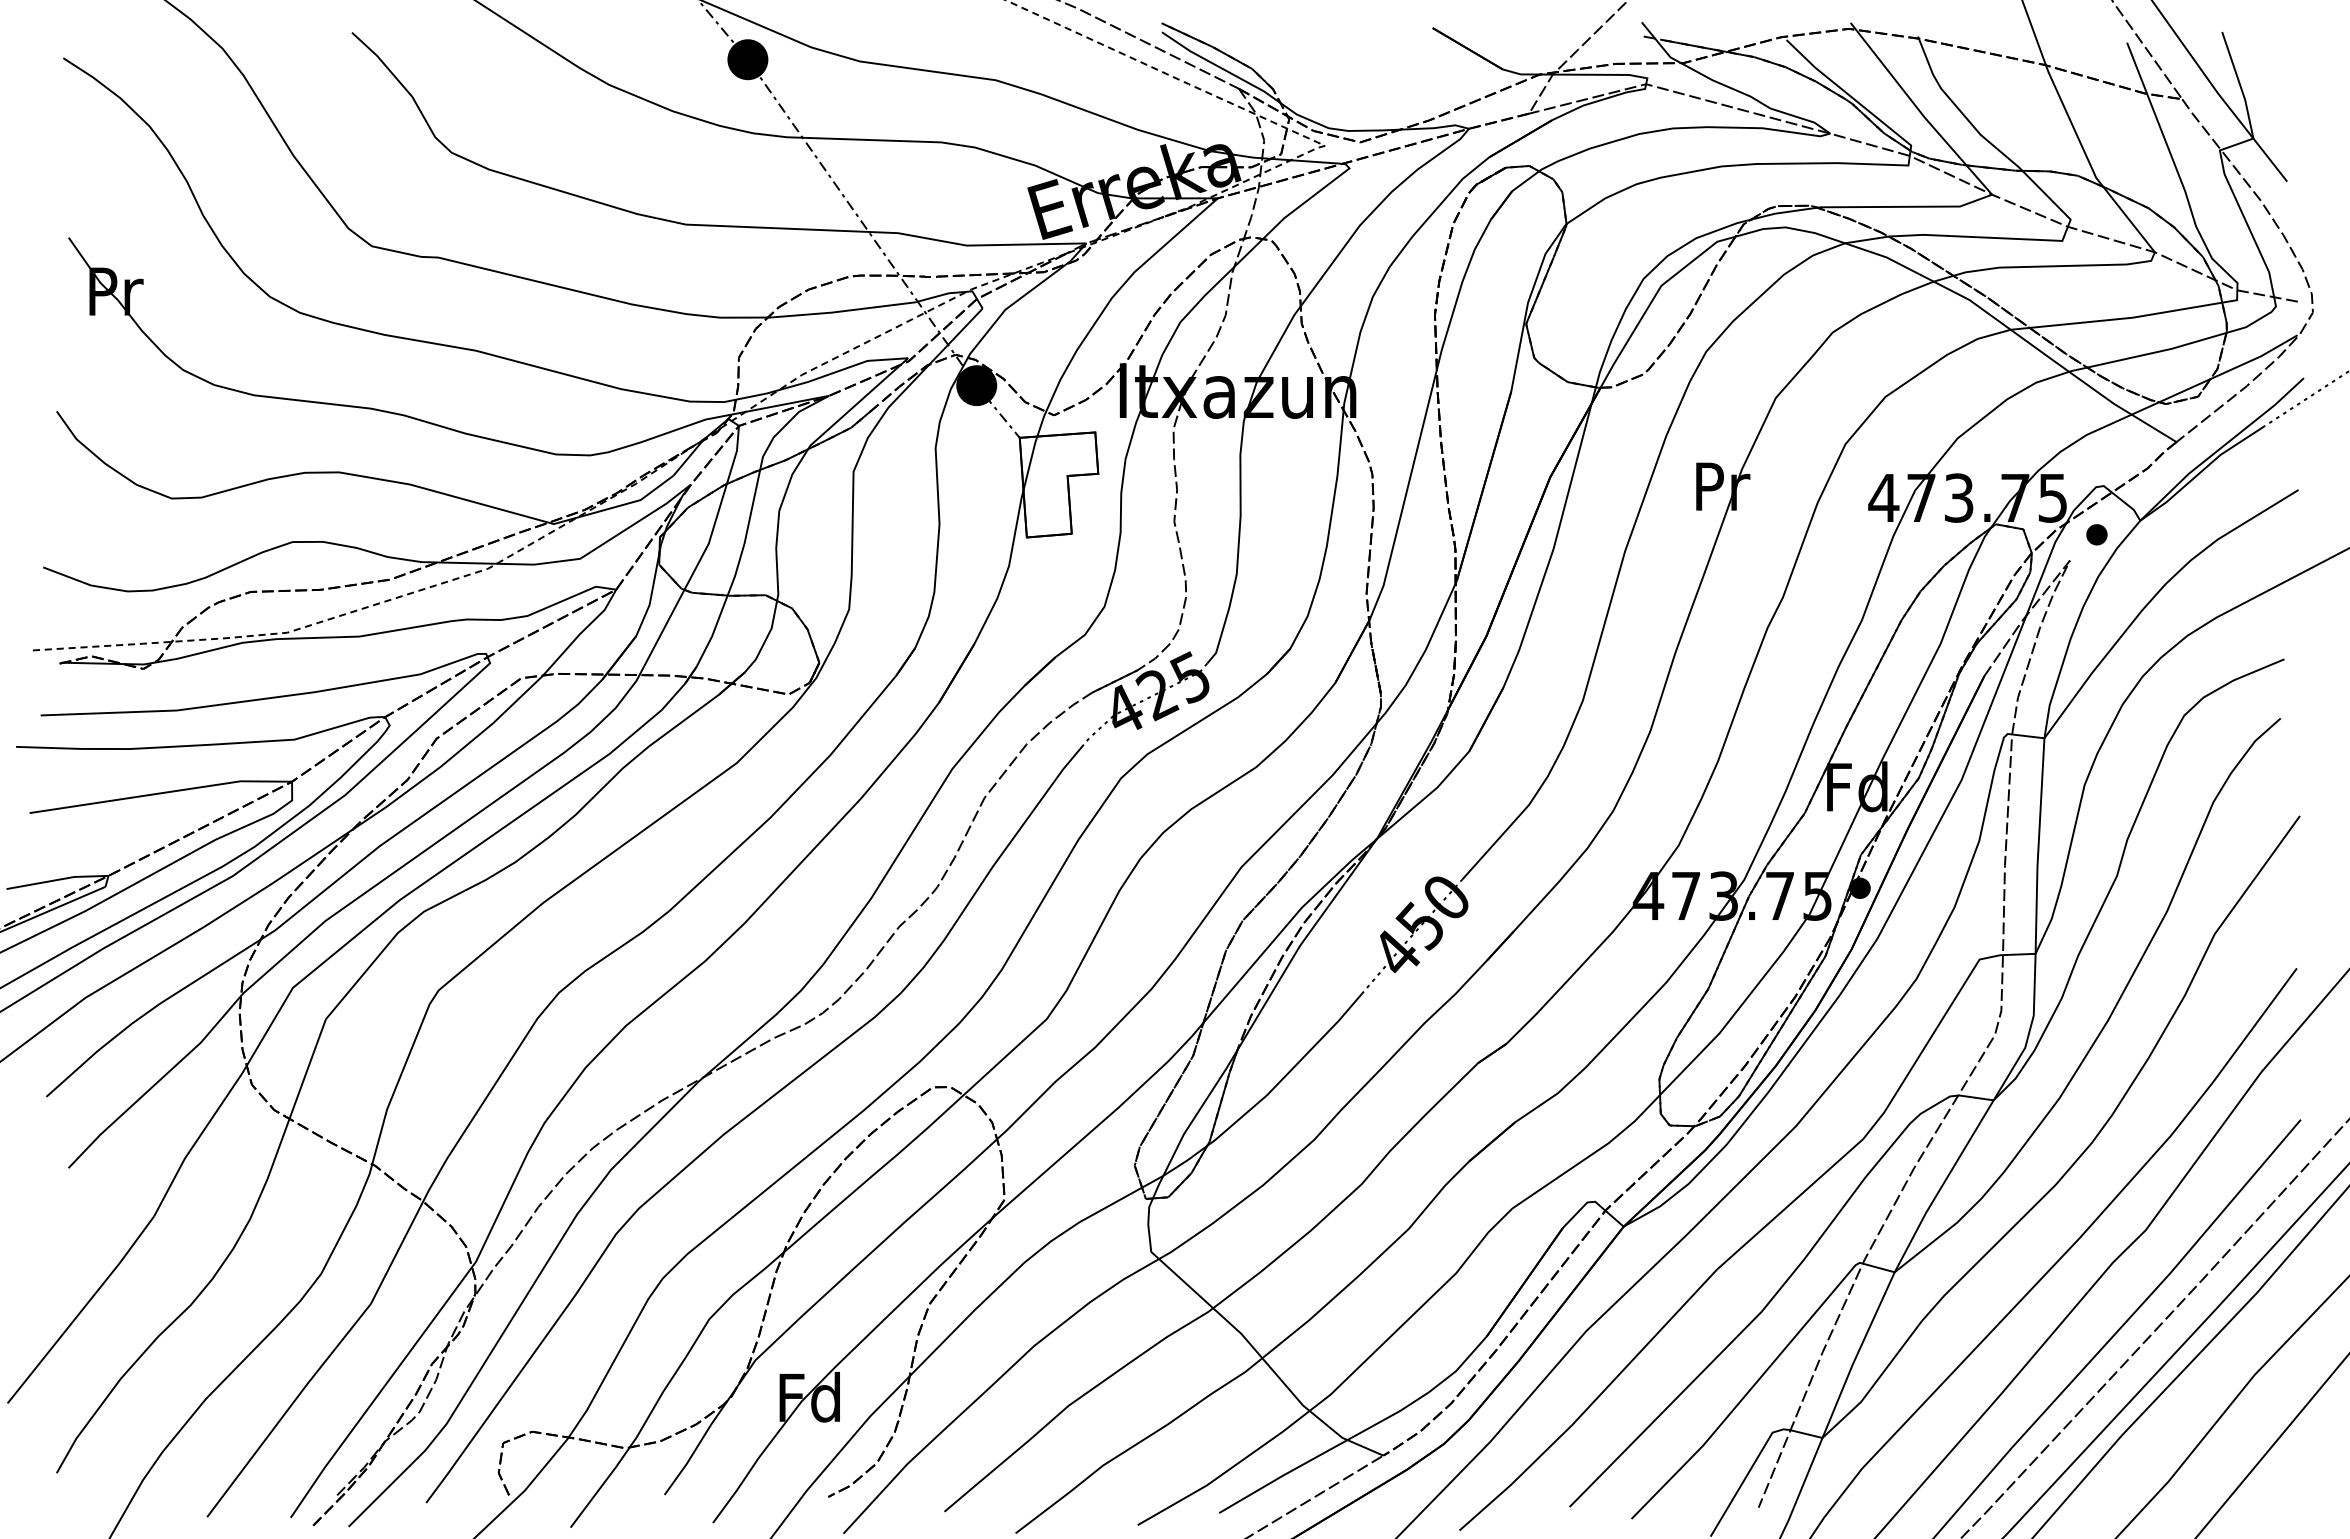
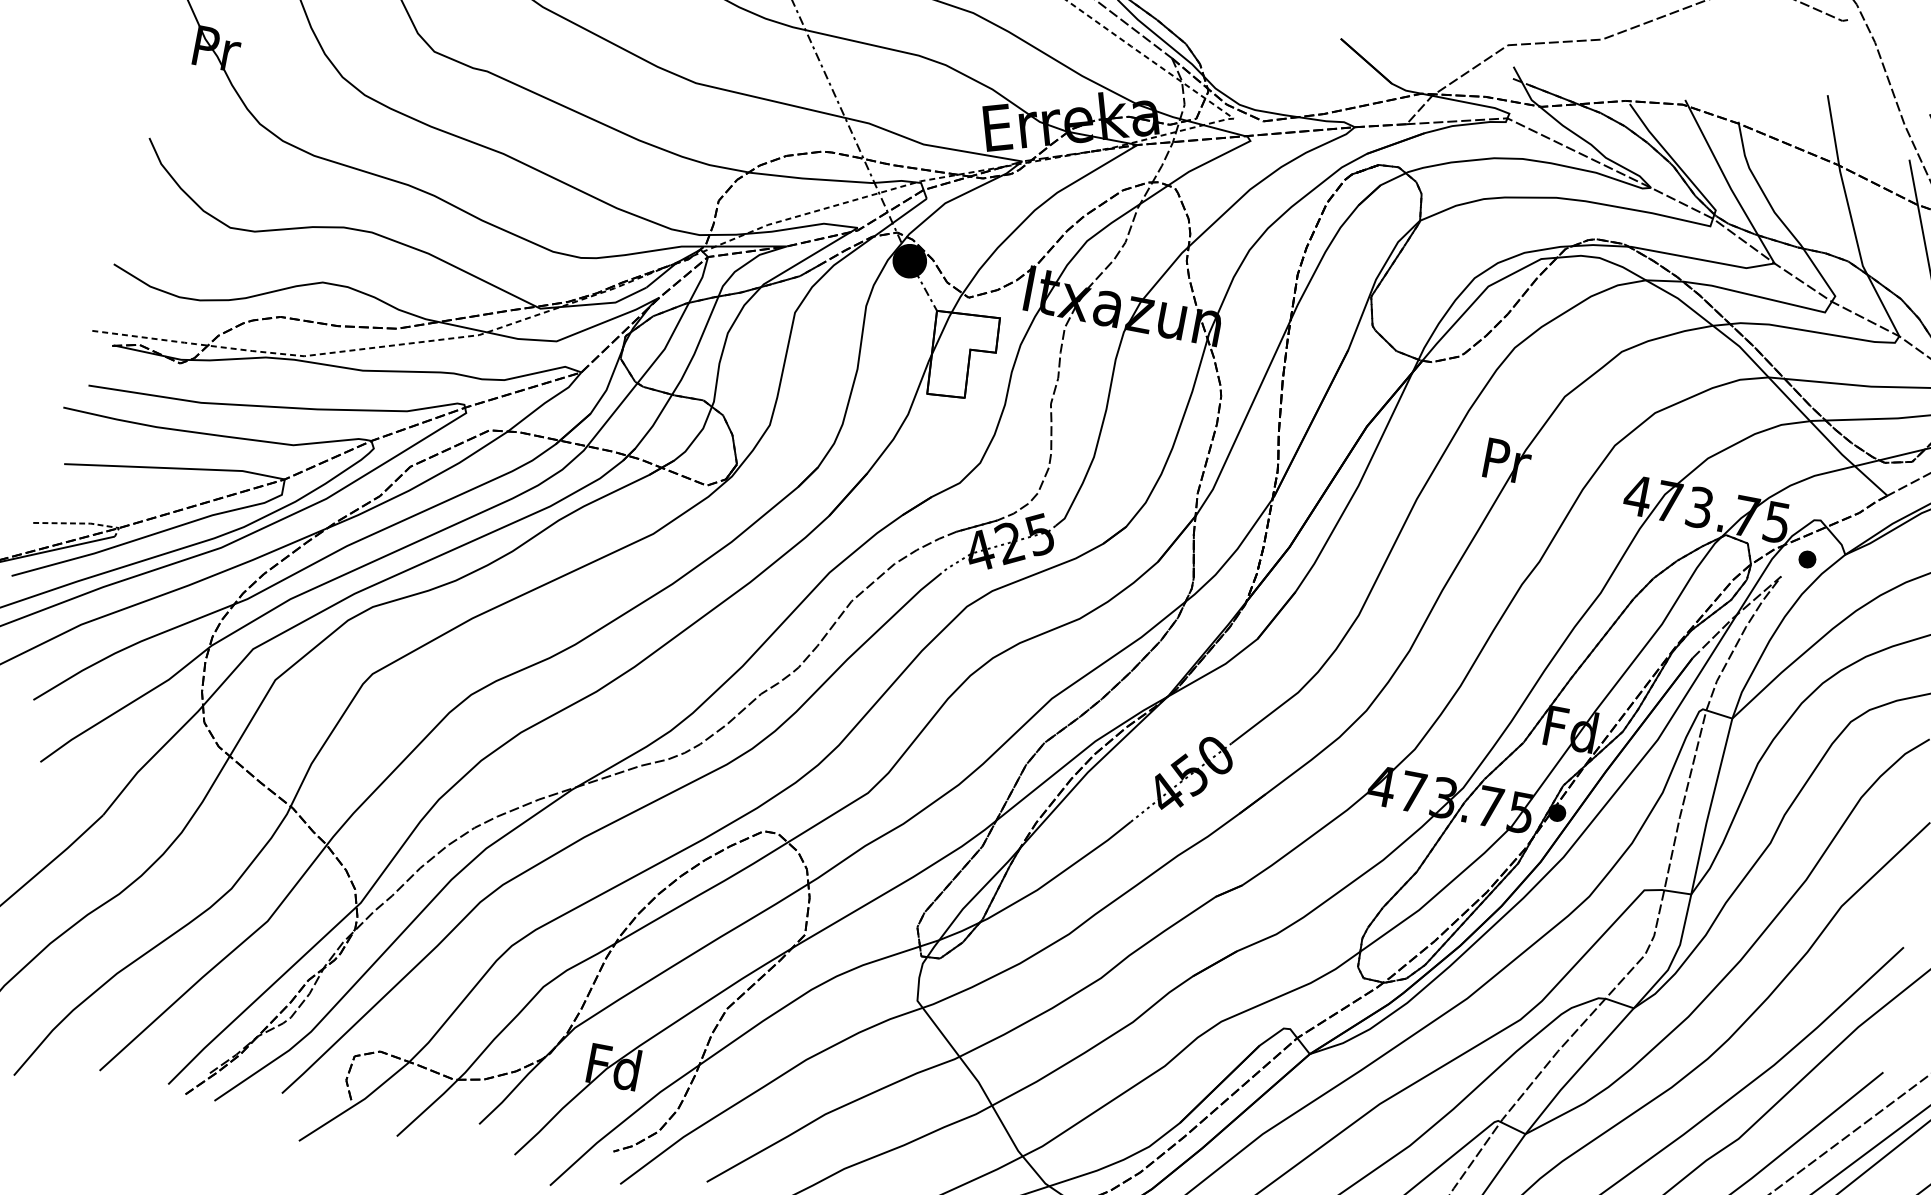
line: (64, 878) -> (82, 523), solid -> dashed

